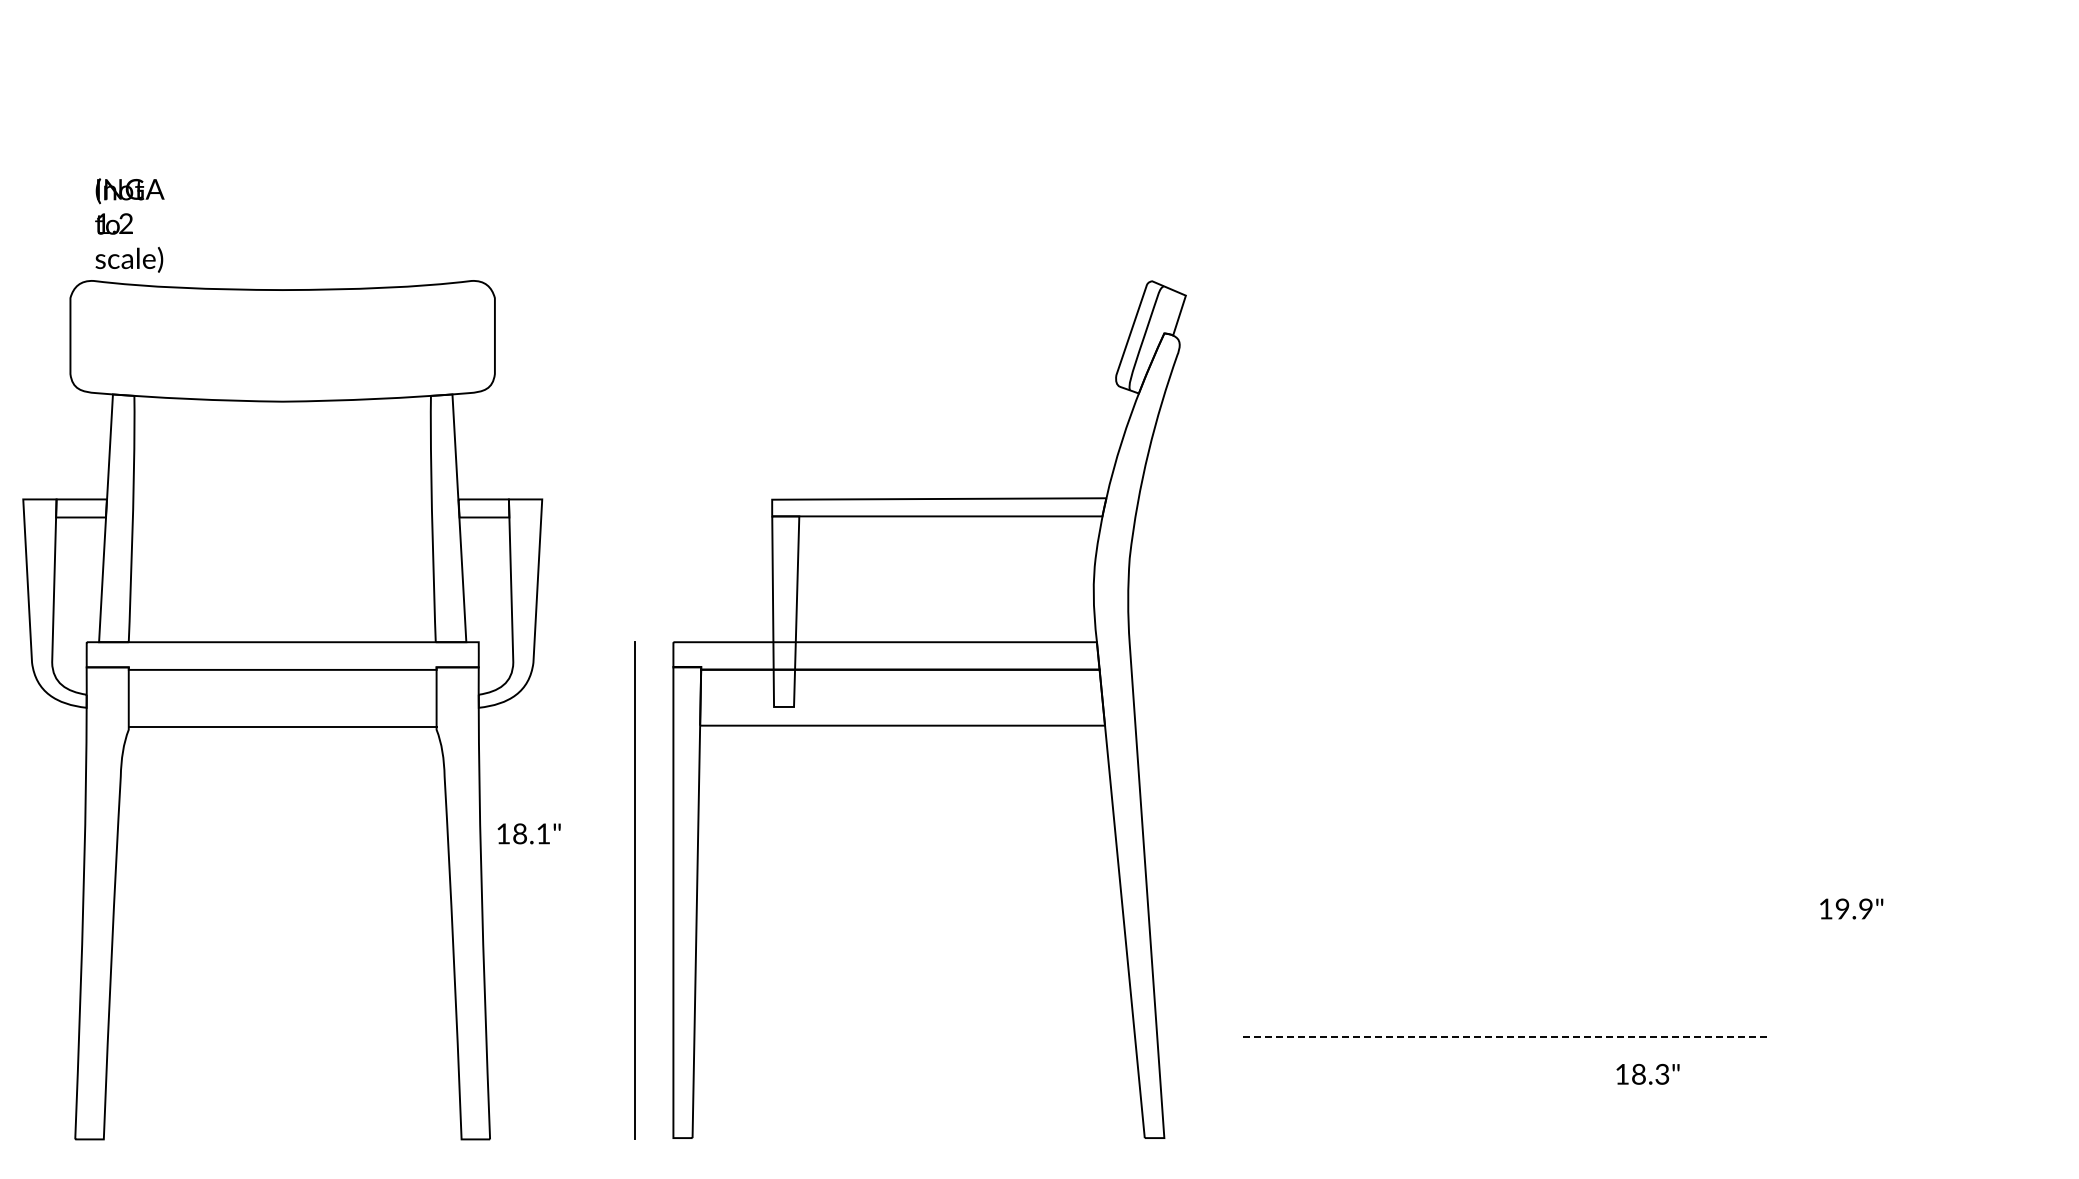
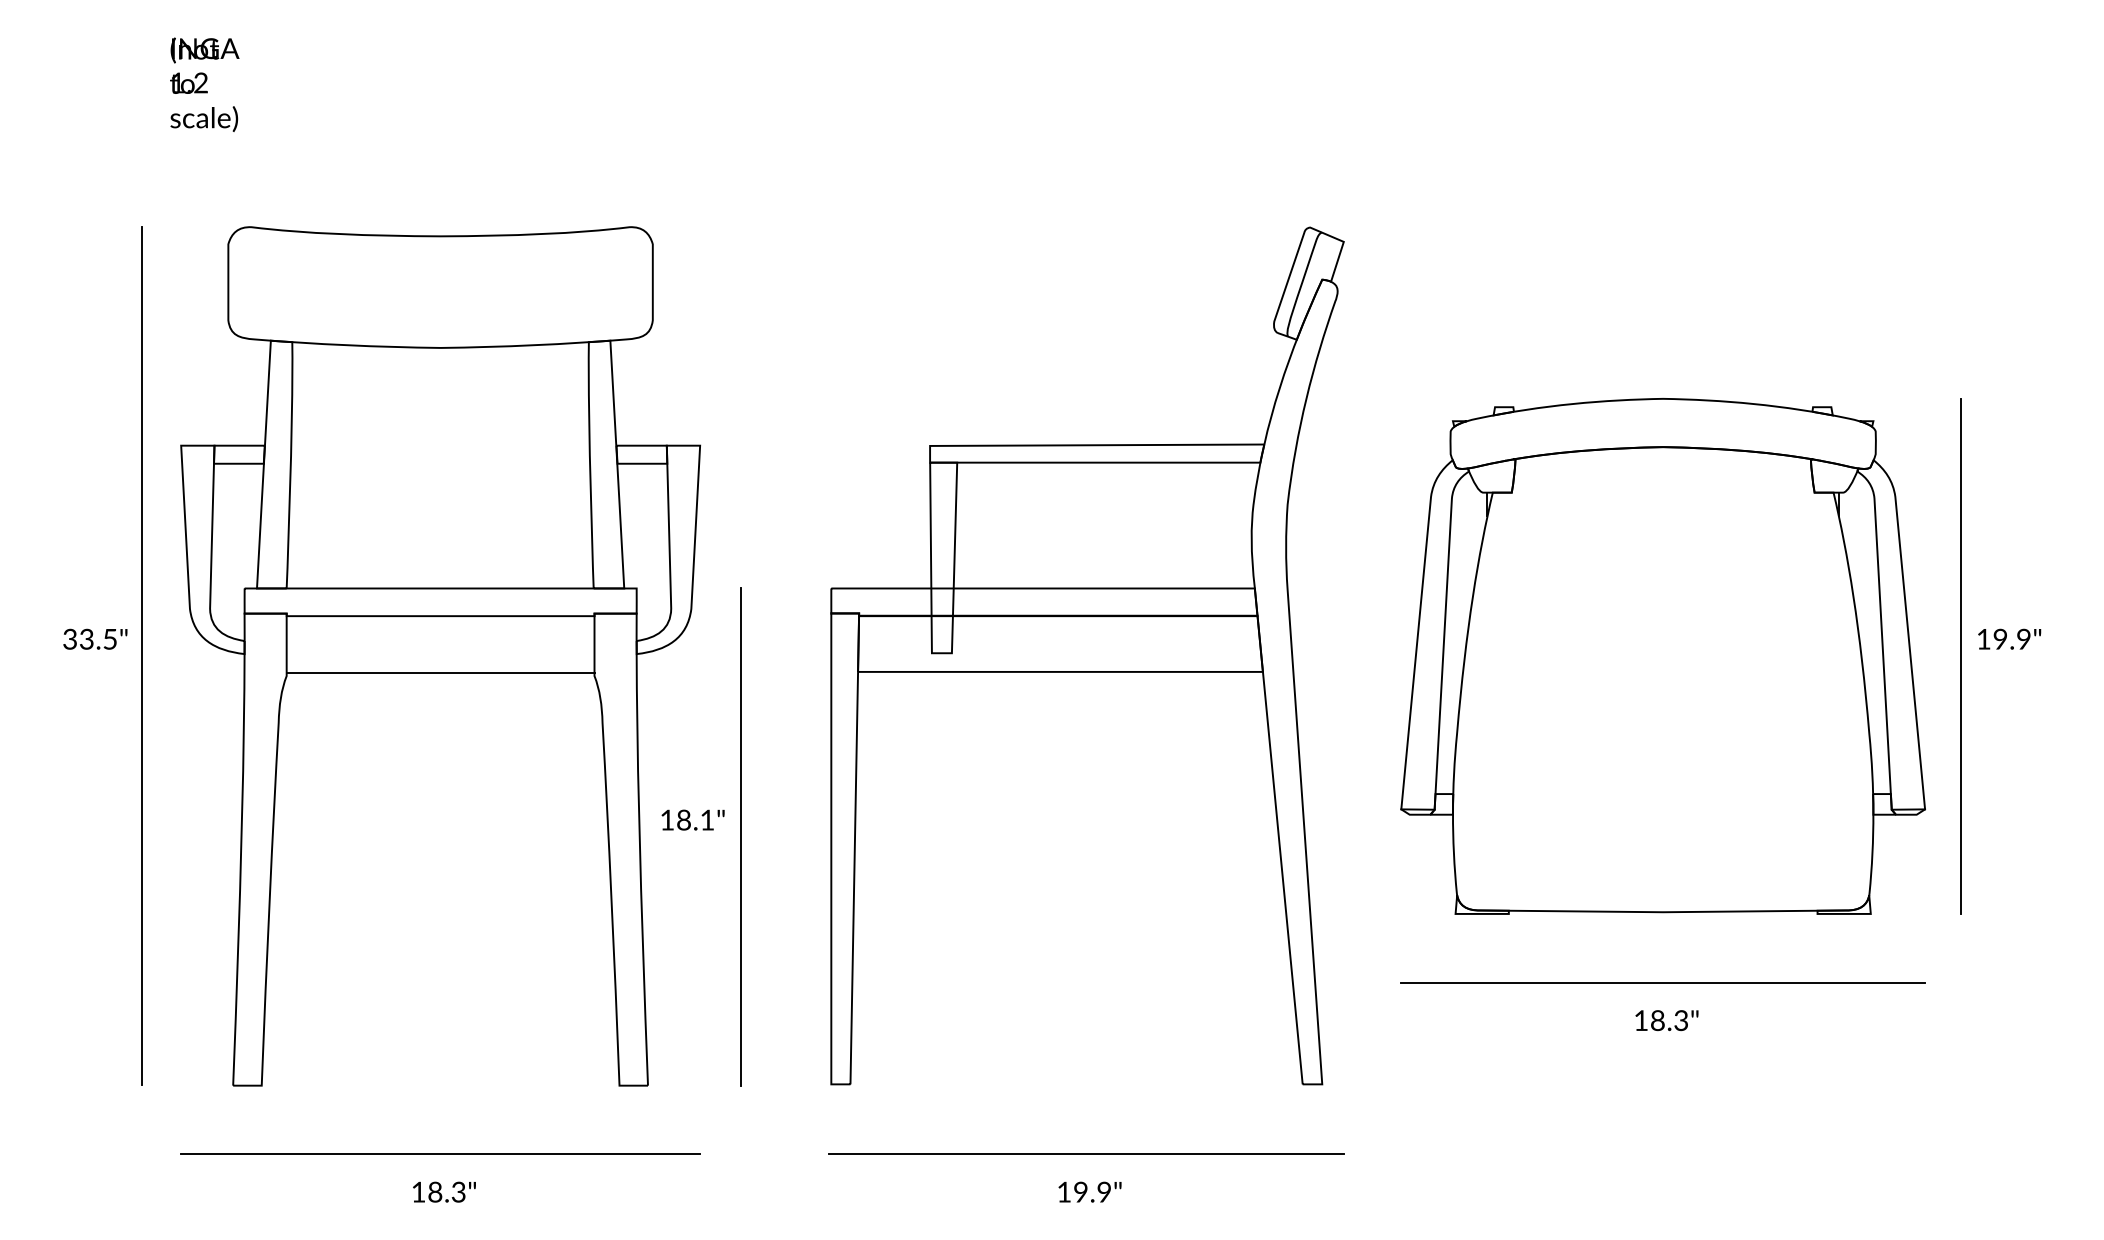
text: (129, 225) -> (204, 84), moved
line: (1802, 709) -> (1960, 655), added
part: (1504, 710) -> (1662, 656), added
text: (528, 833) -> (692, 819), moved
line: (634, 890) -> (740, 836), moved
text: (1851, 908) -> (2009, 638), moved
line: (1505, 1036) -> (1663, 982), dashed -> solid
text: (1647, 1074) -> (1666, 1020), moved

